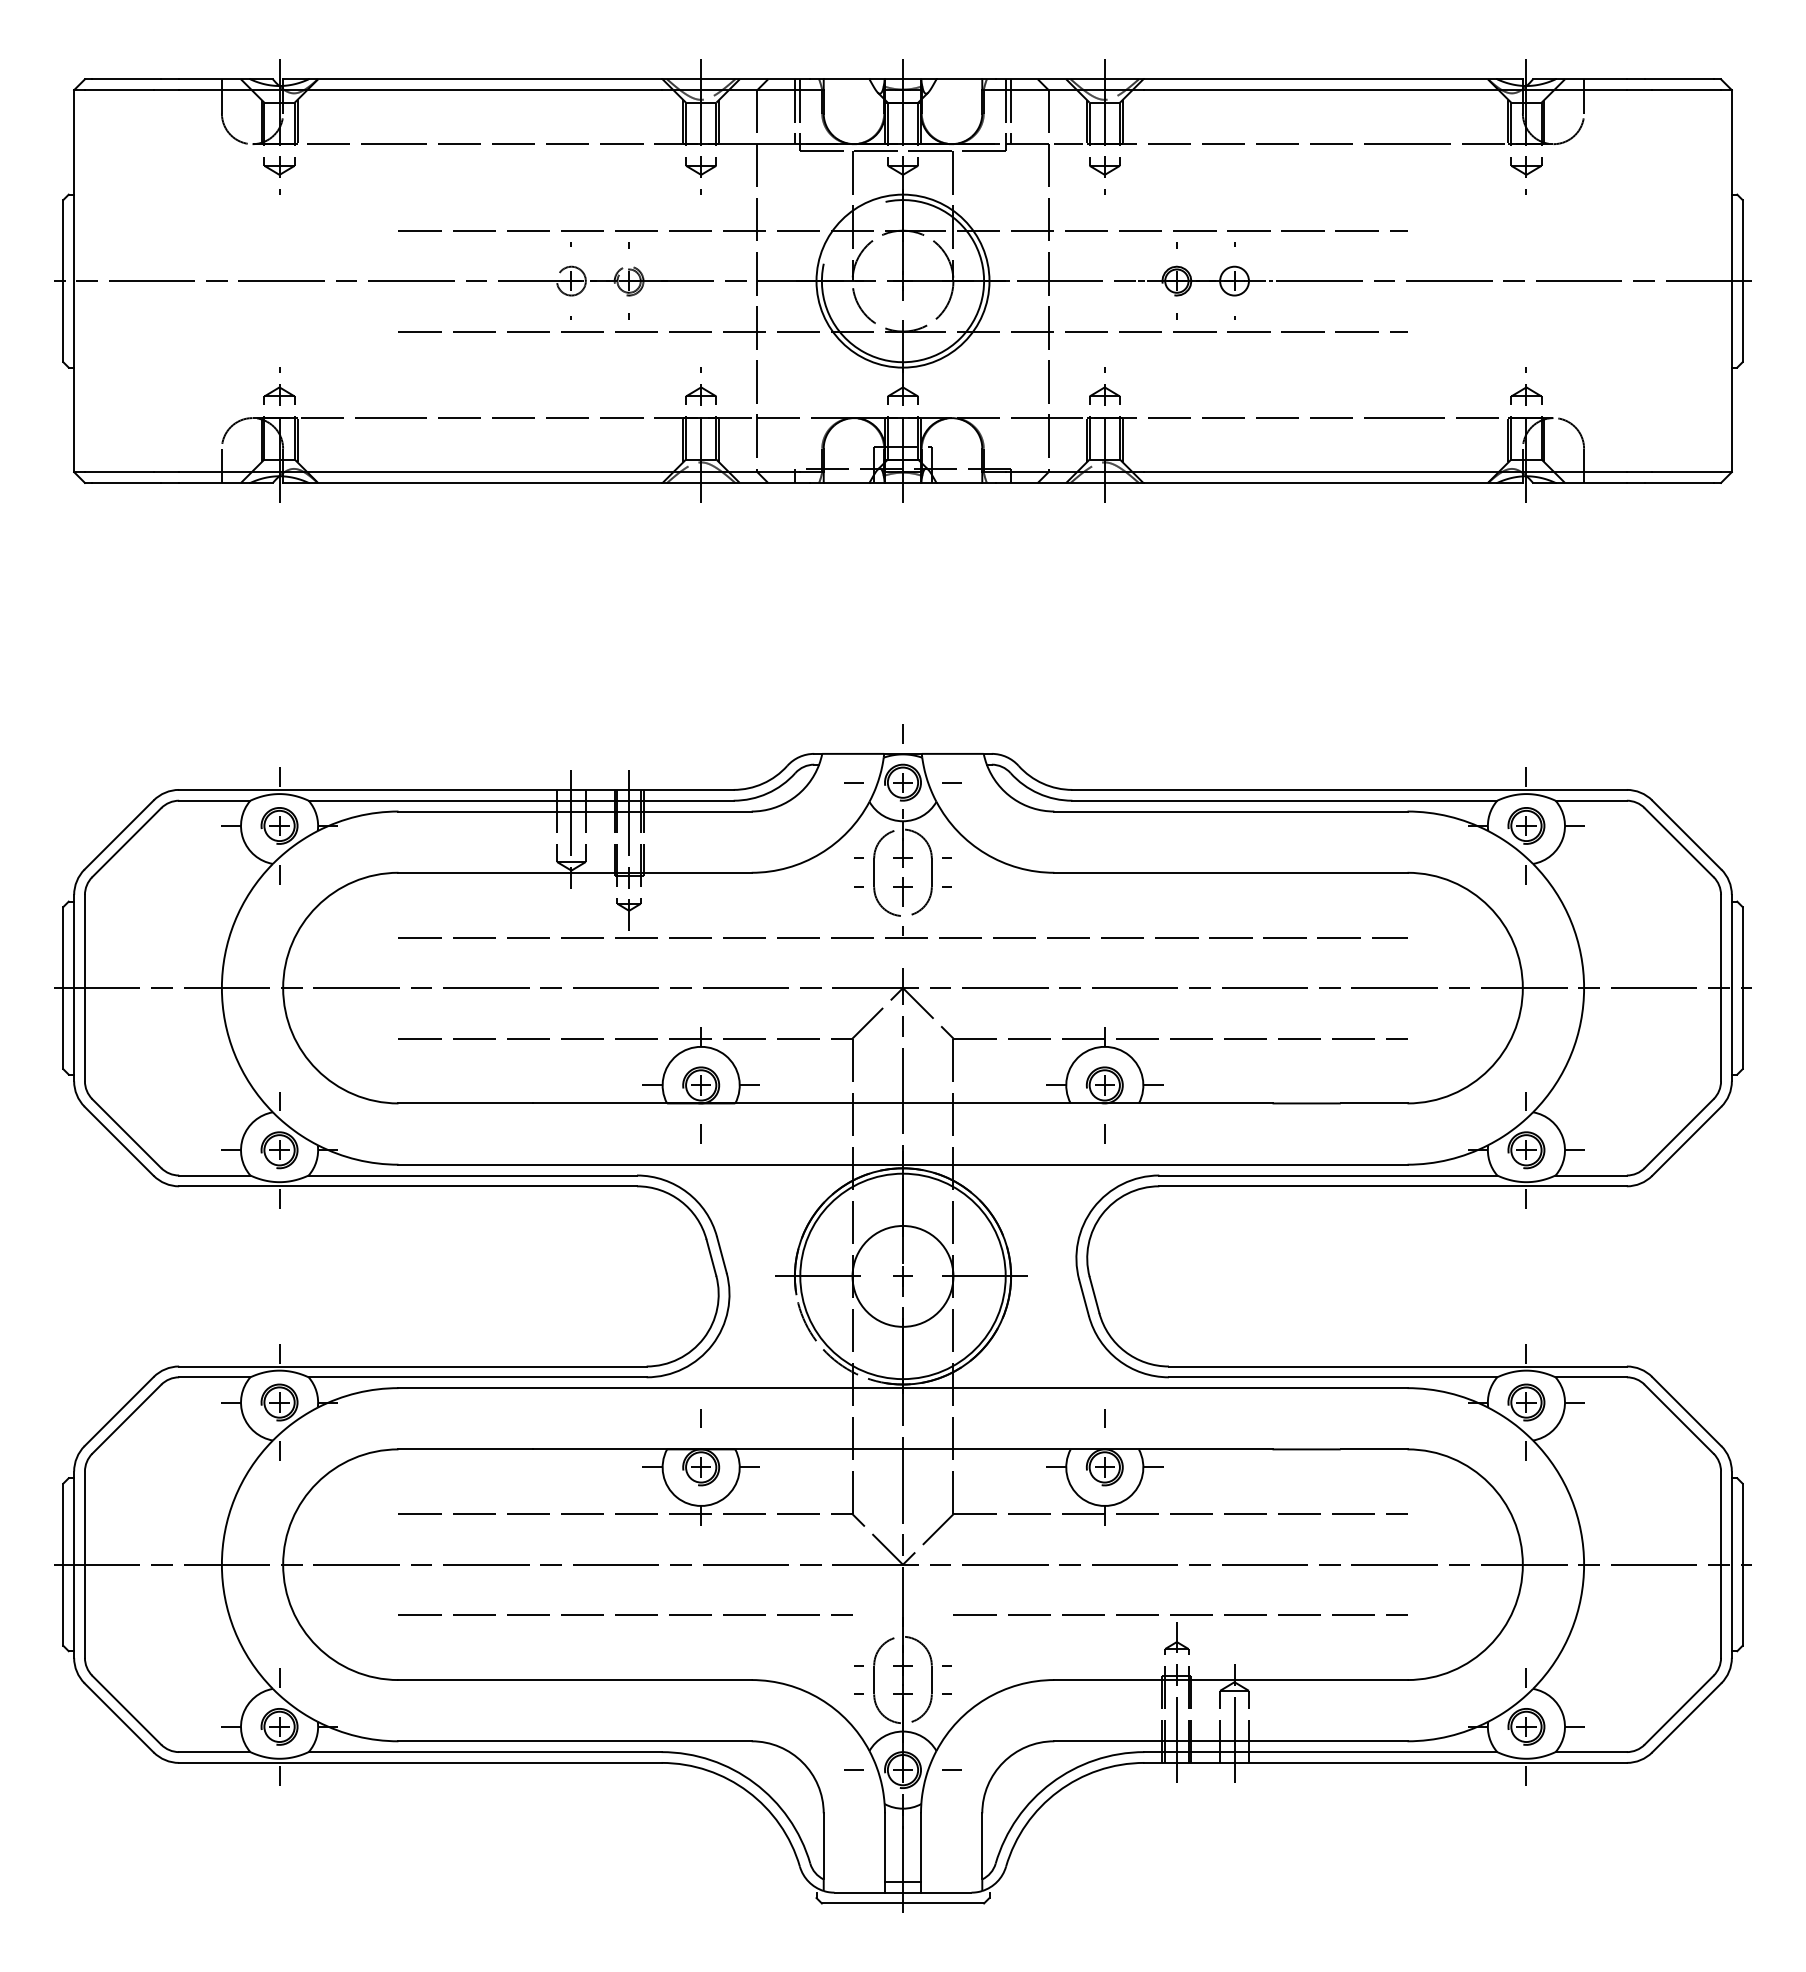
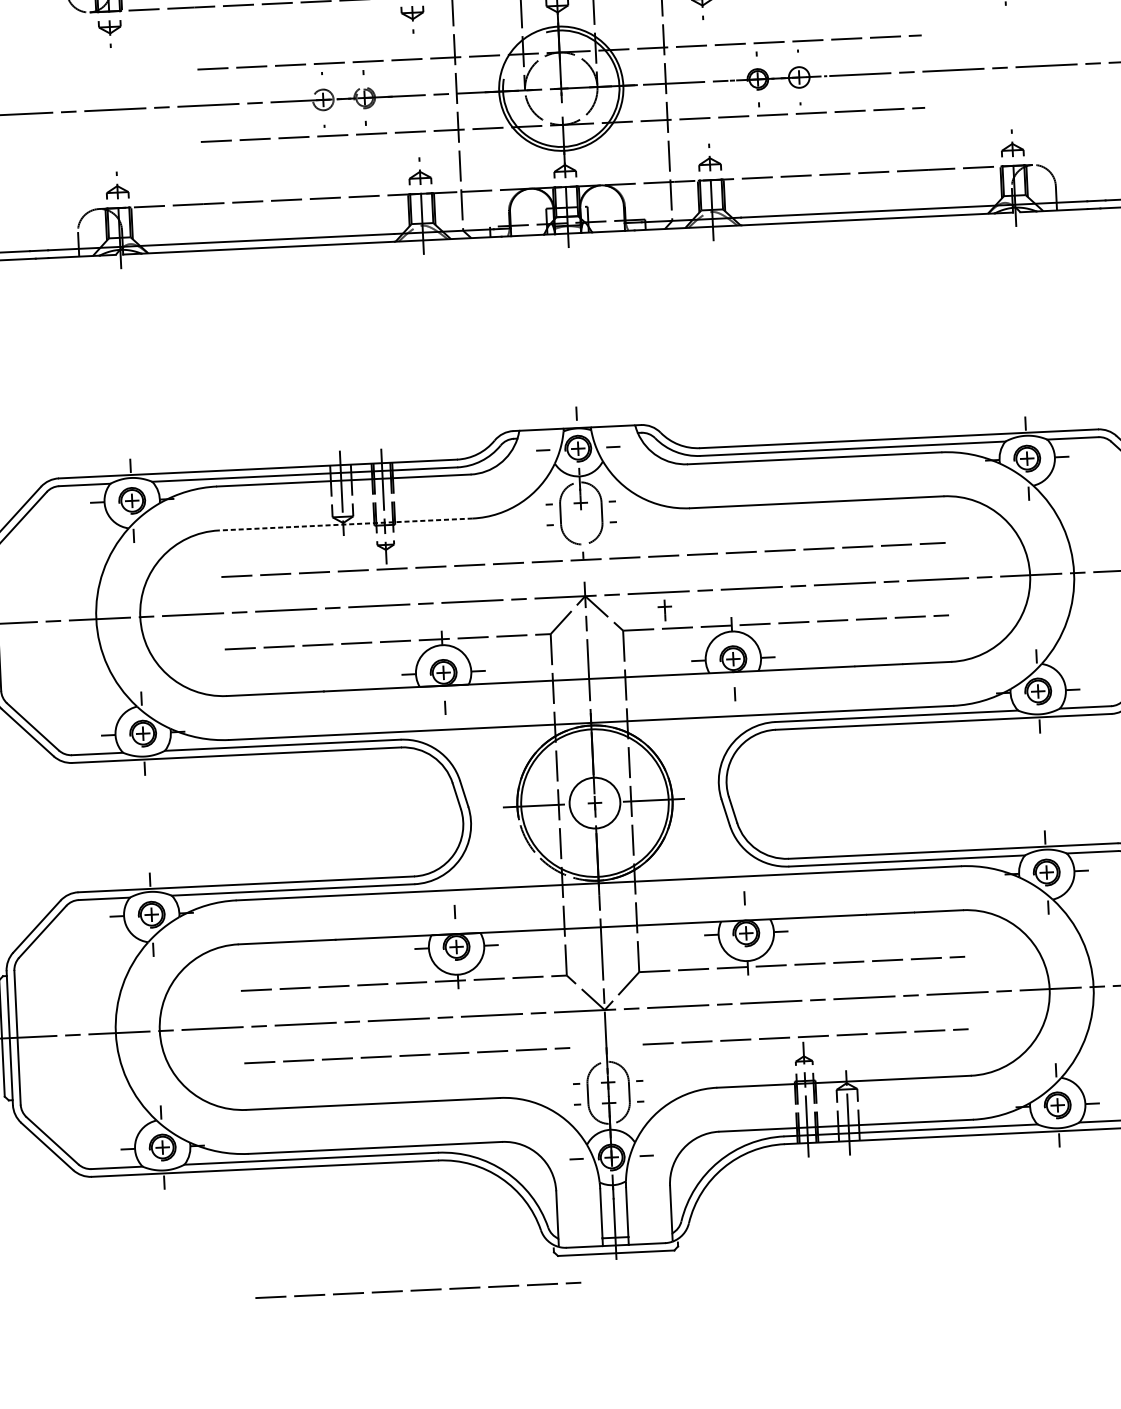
line: (575, 872) -> (346, 524), solid -> dashed
part: (902, 891) -> (664, 609), moved
circle: (902, 1275) -> (594, 802), size x0.7
line: (625, 1941) -> (418, 1289), added

